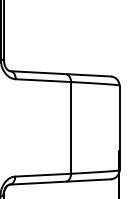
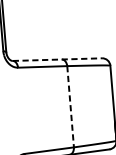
line: (61, 73) -> (58, 59), solid -> dashed
line: (71, 127) -> (70, 106), solid -> dashed

